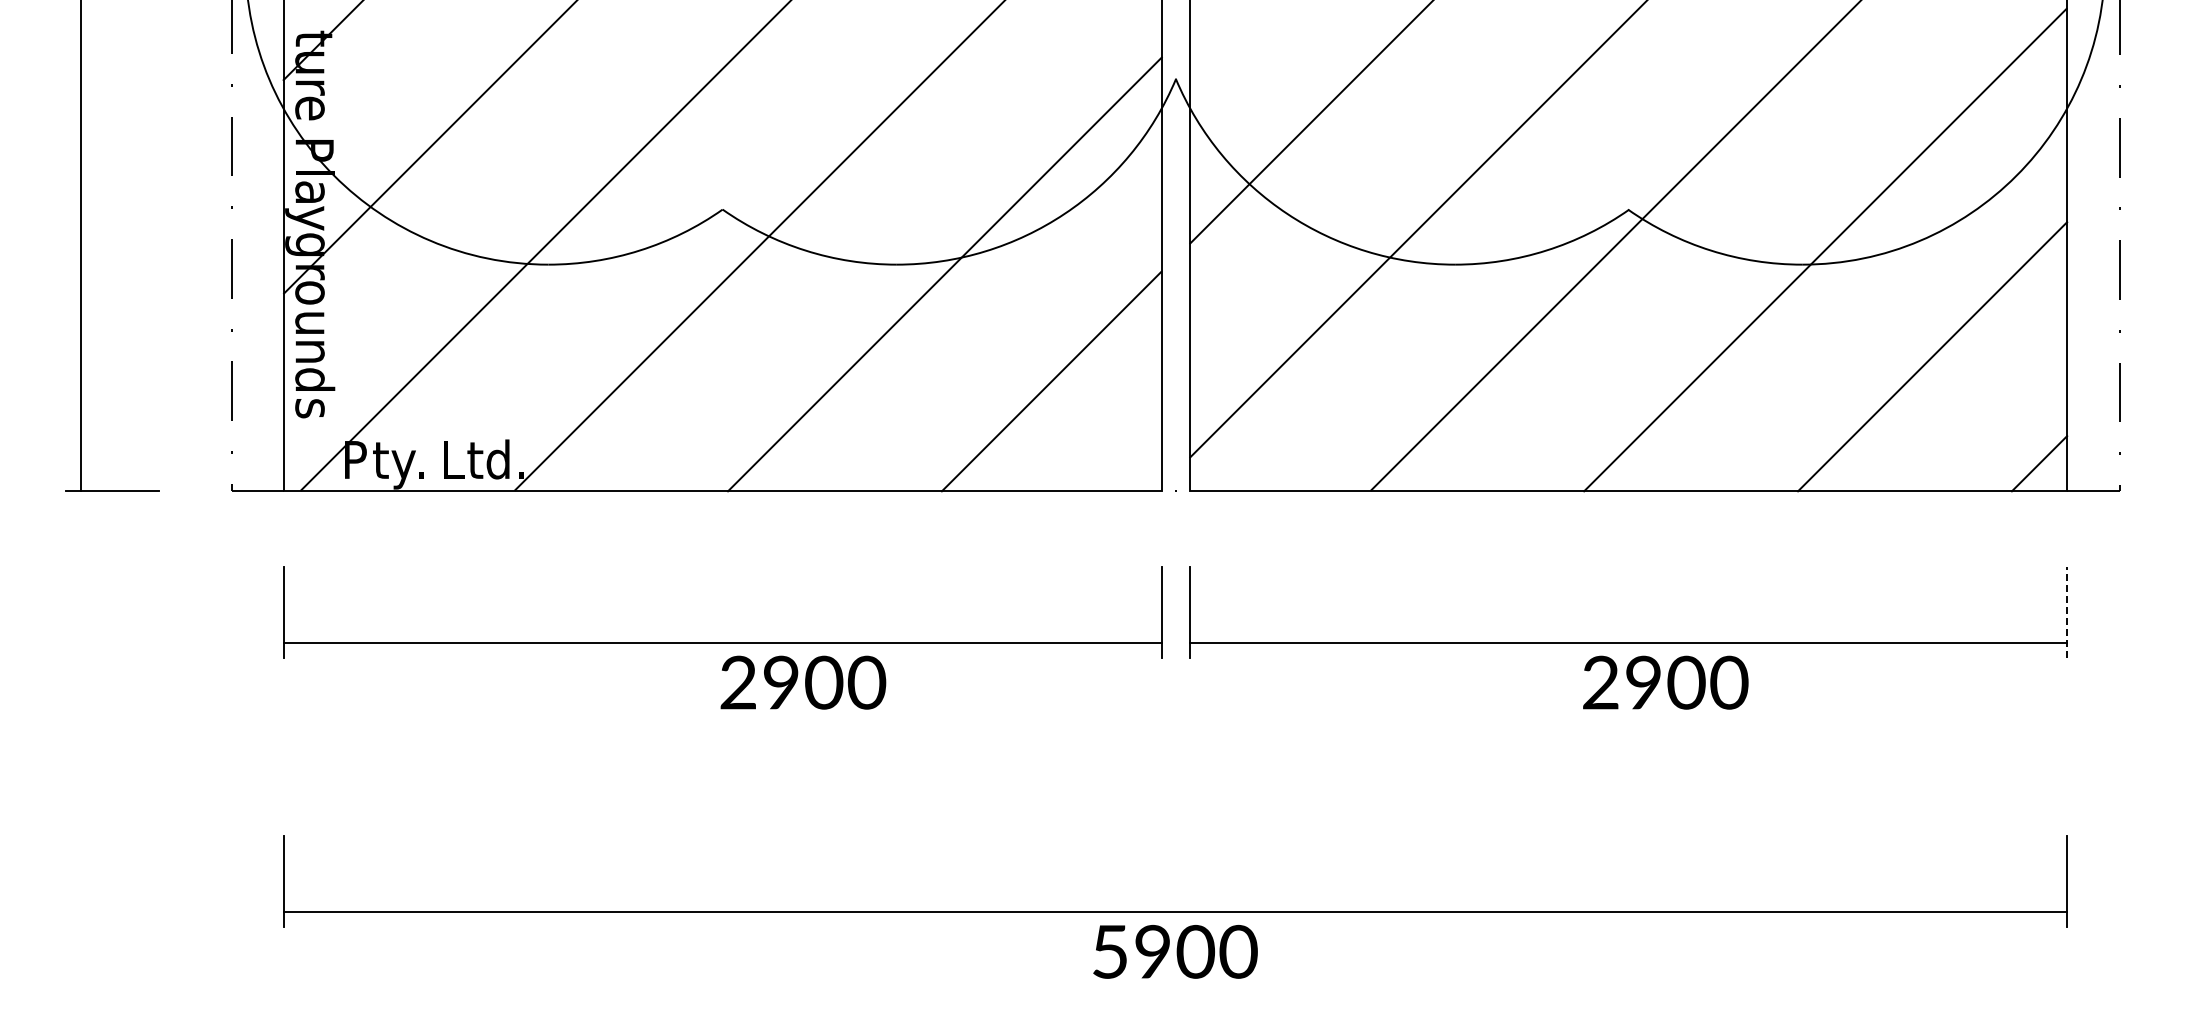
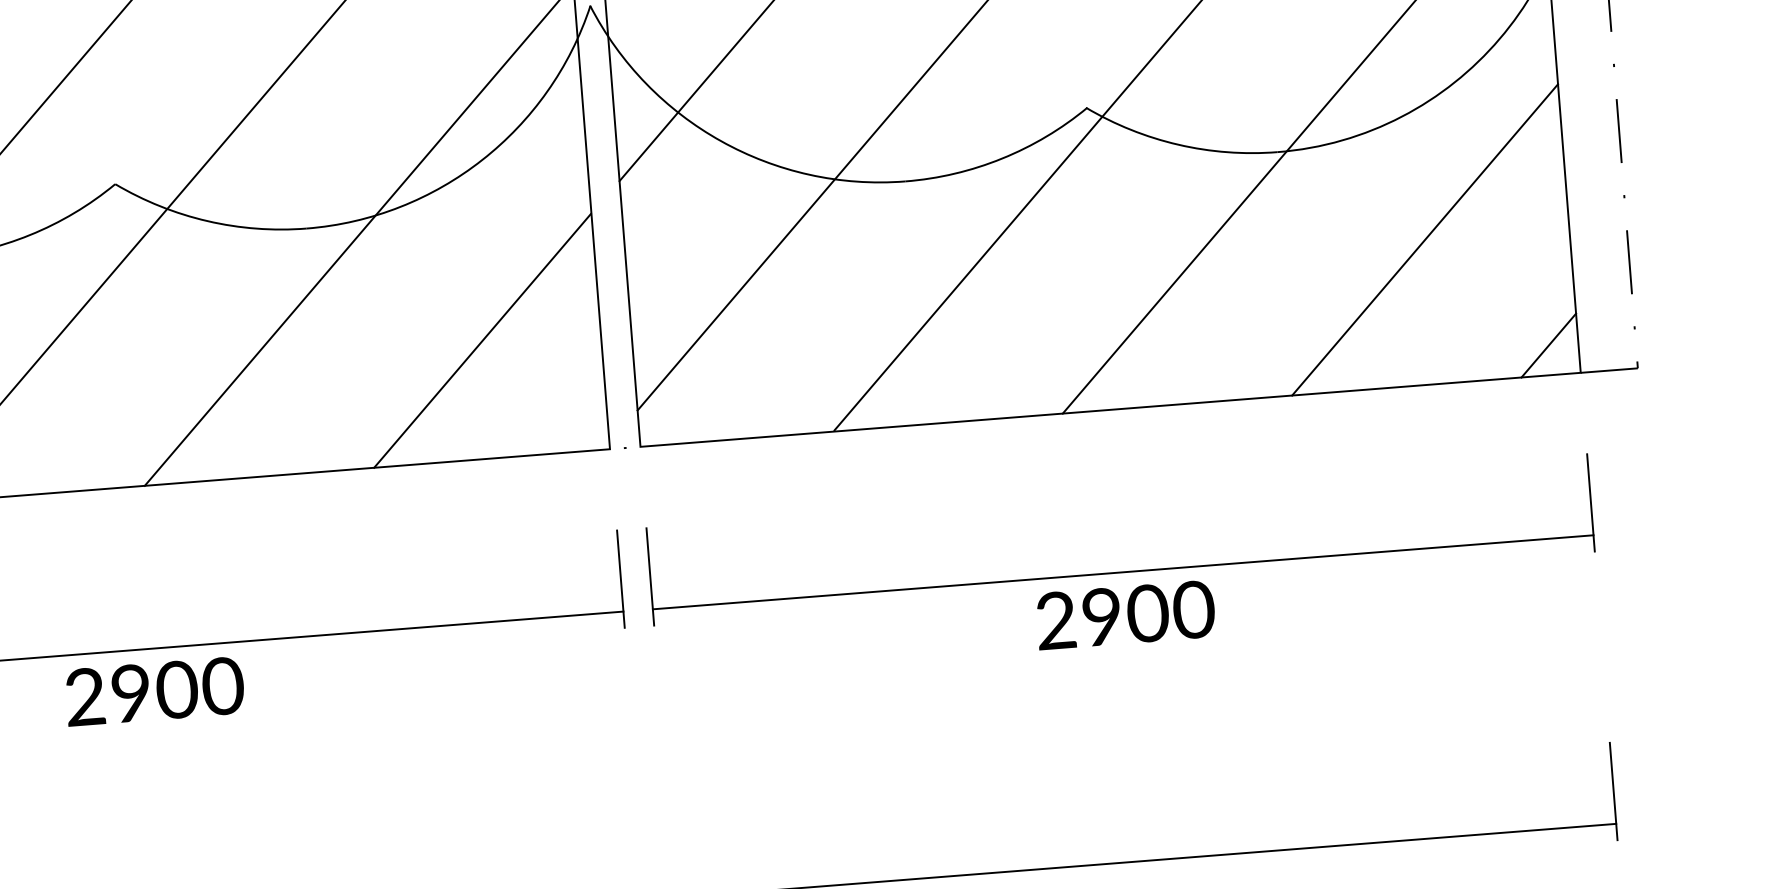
line: (2067, 612) -> (1591, 502), dashed -> solid
text: (803, 682) -> (155, 691), moved
text: (1665, 682) -> (1125, 614), moved

